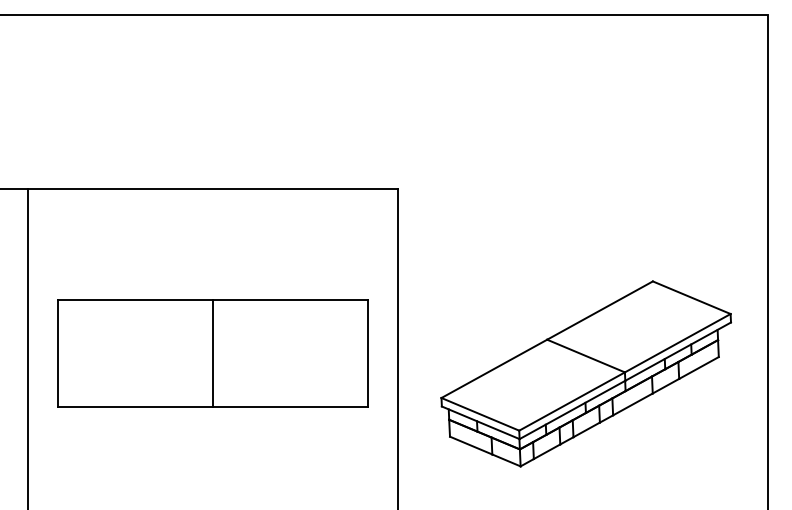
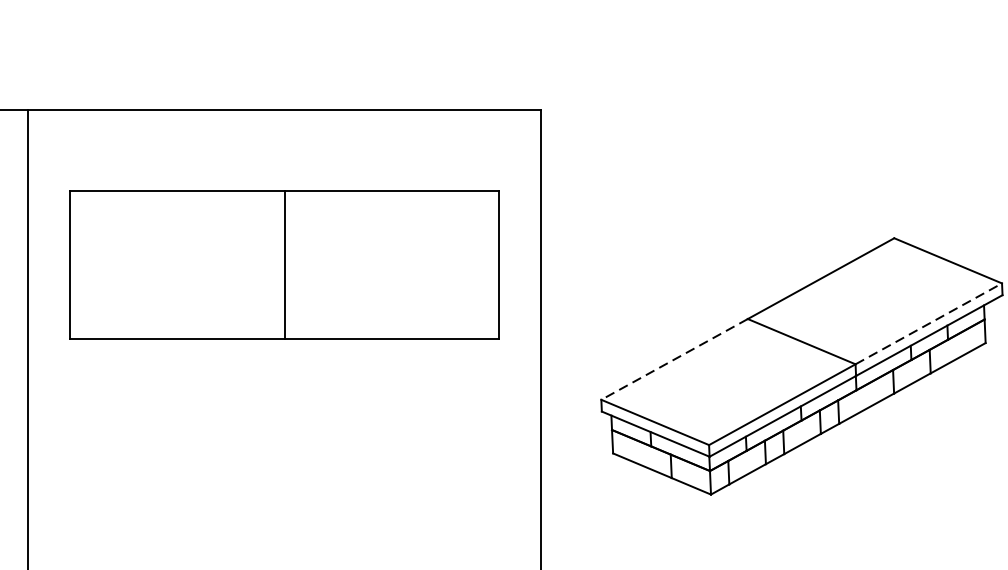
line: (678, 342) -> (929, 322), solid -> dashed
part: (212, 353) -> (284, 264), moved
line: (493, 369) -> (673, 360), solid -> dashed

